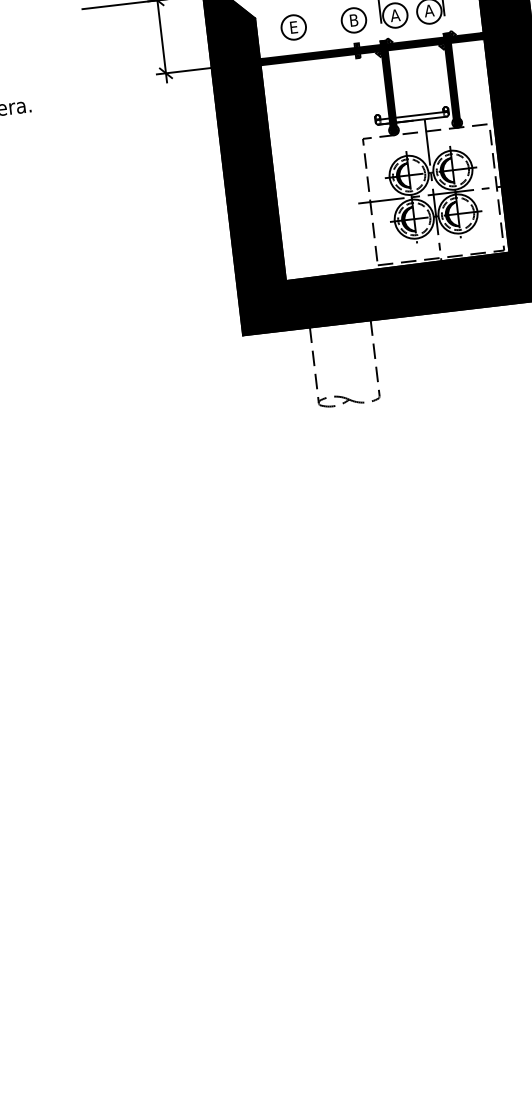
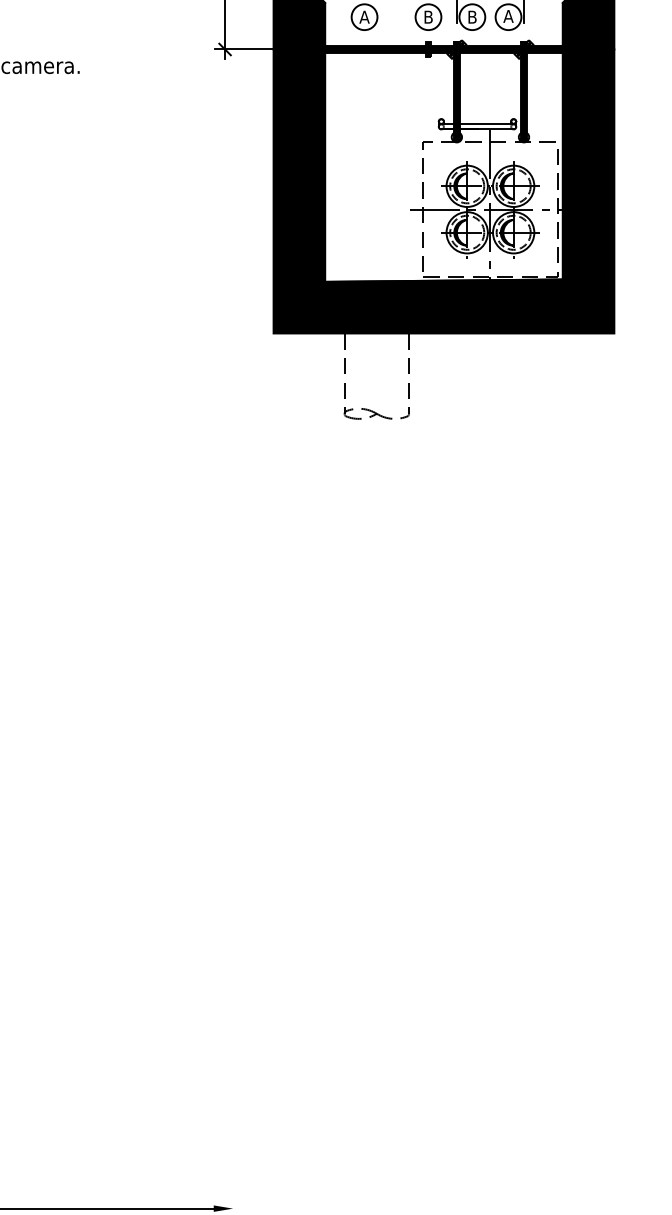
text: (395, 14) -> (472, 16), A -> B
text: (293, 26) -> (364, 16), E -> A

